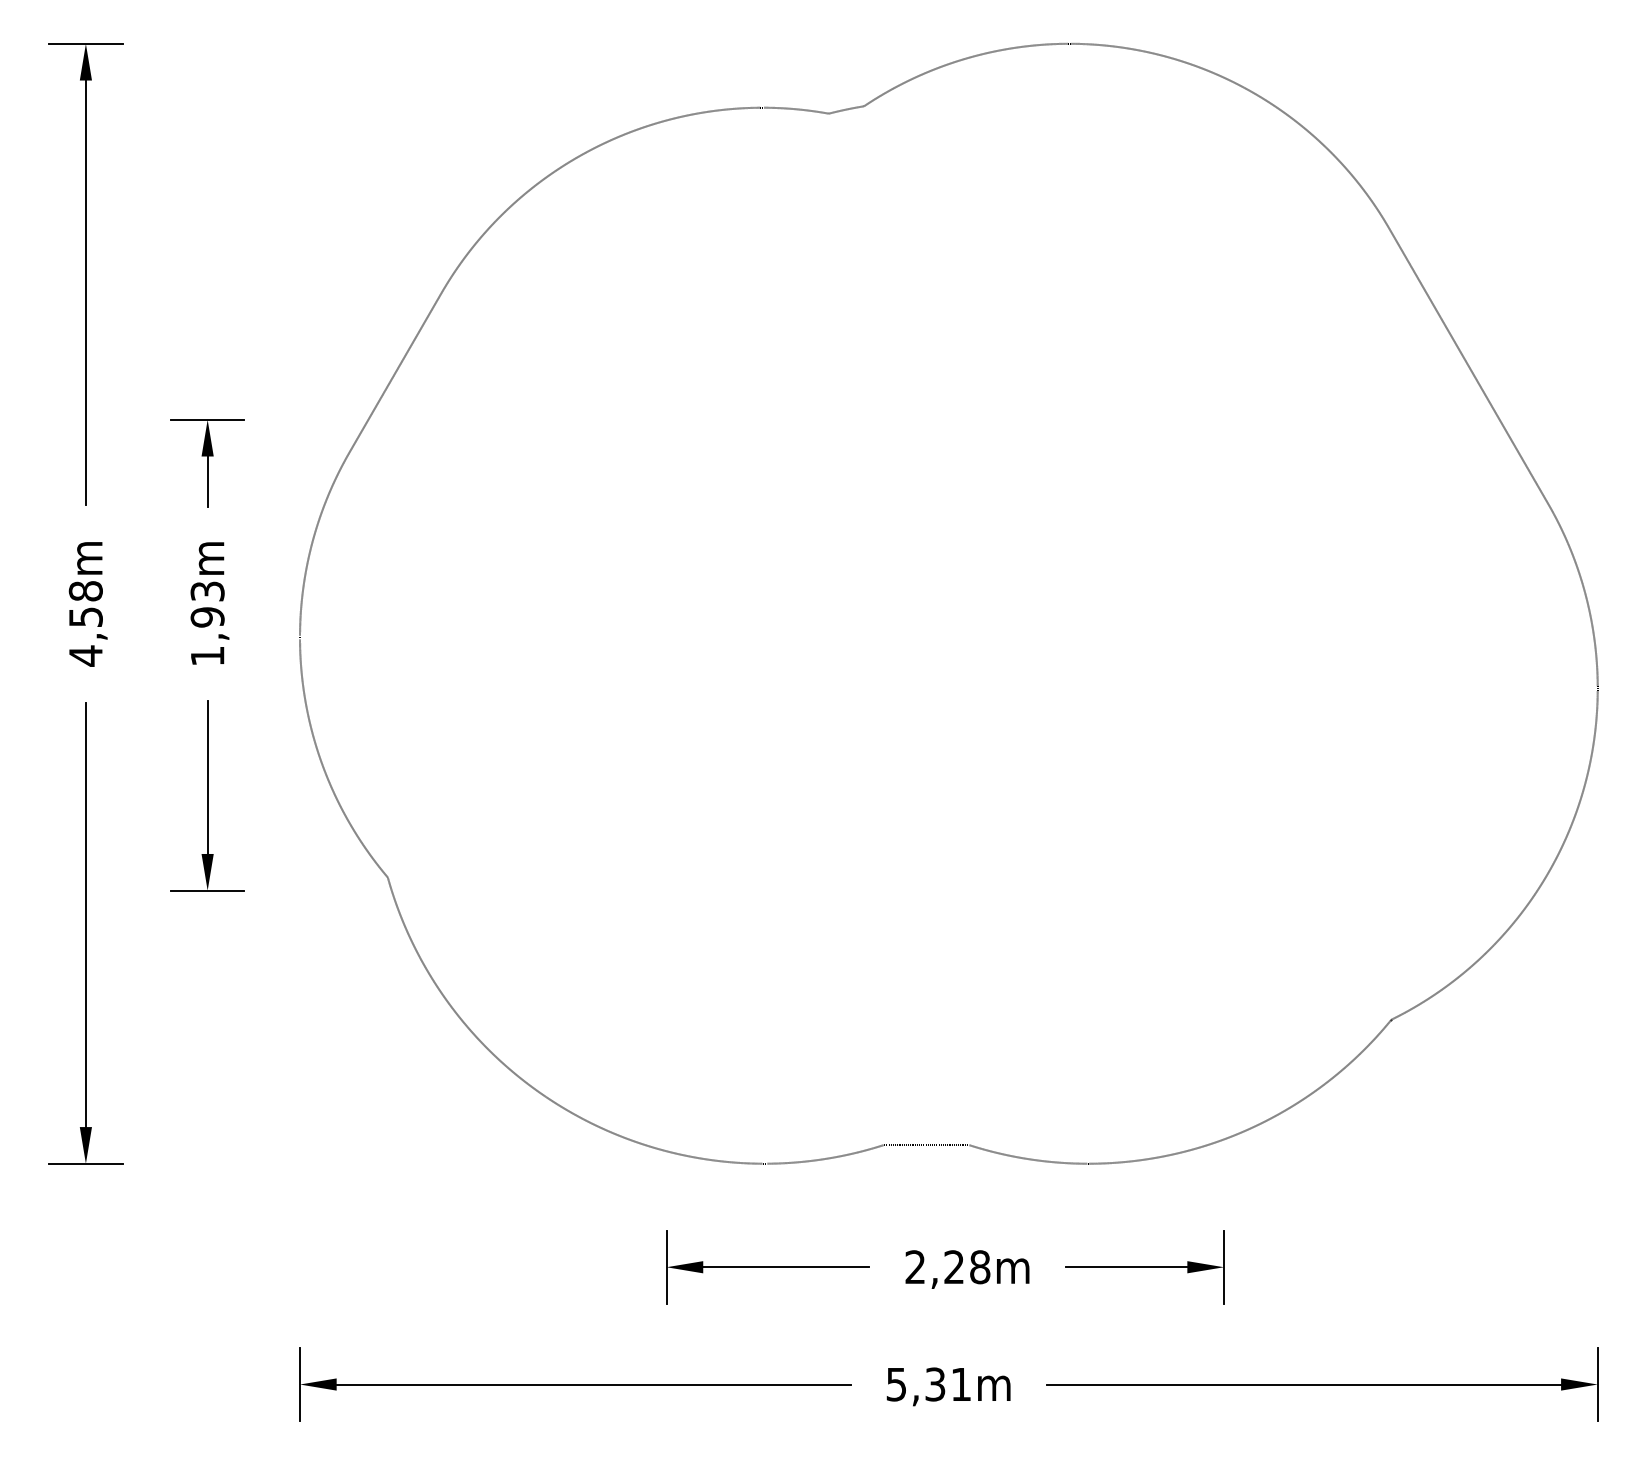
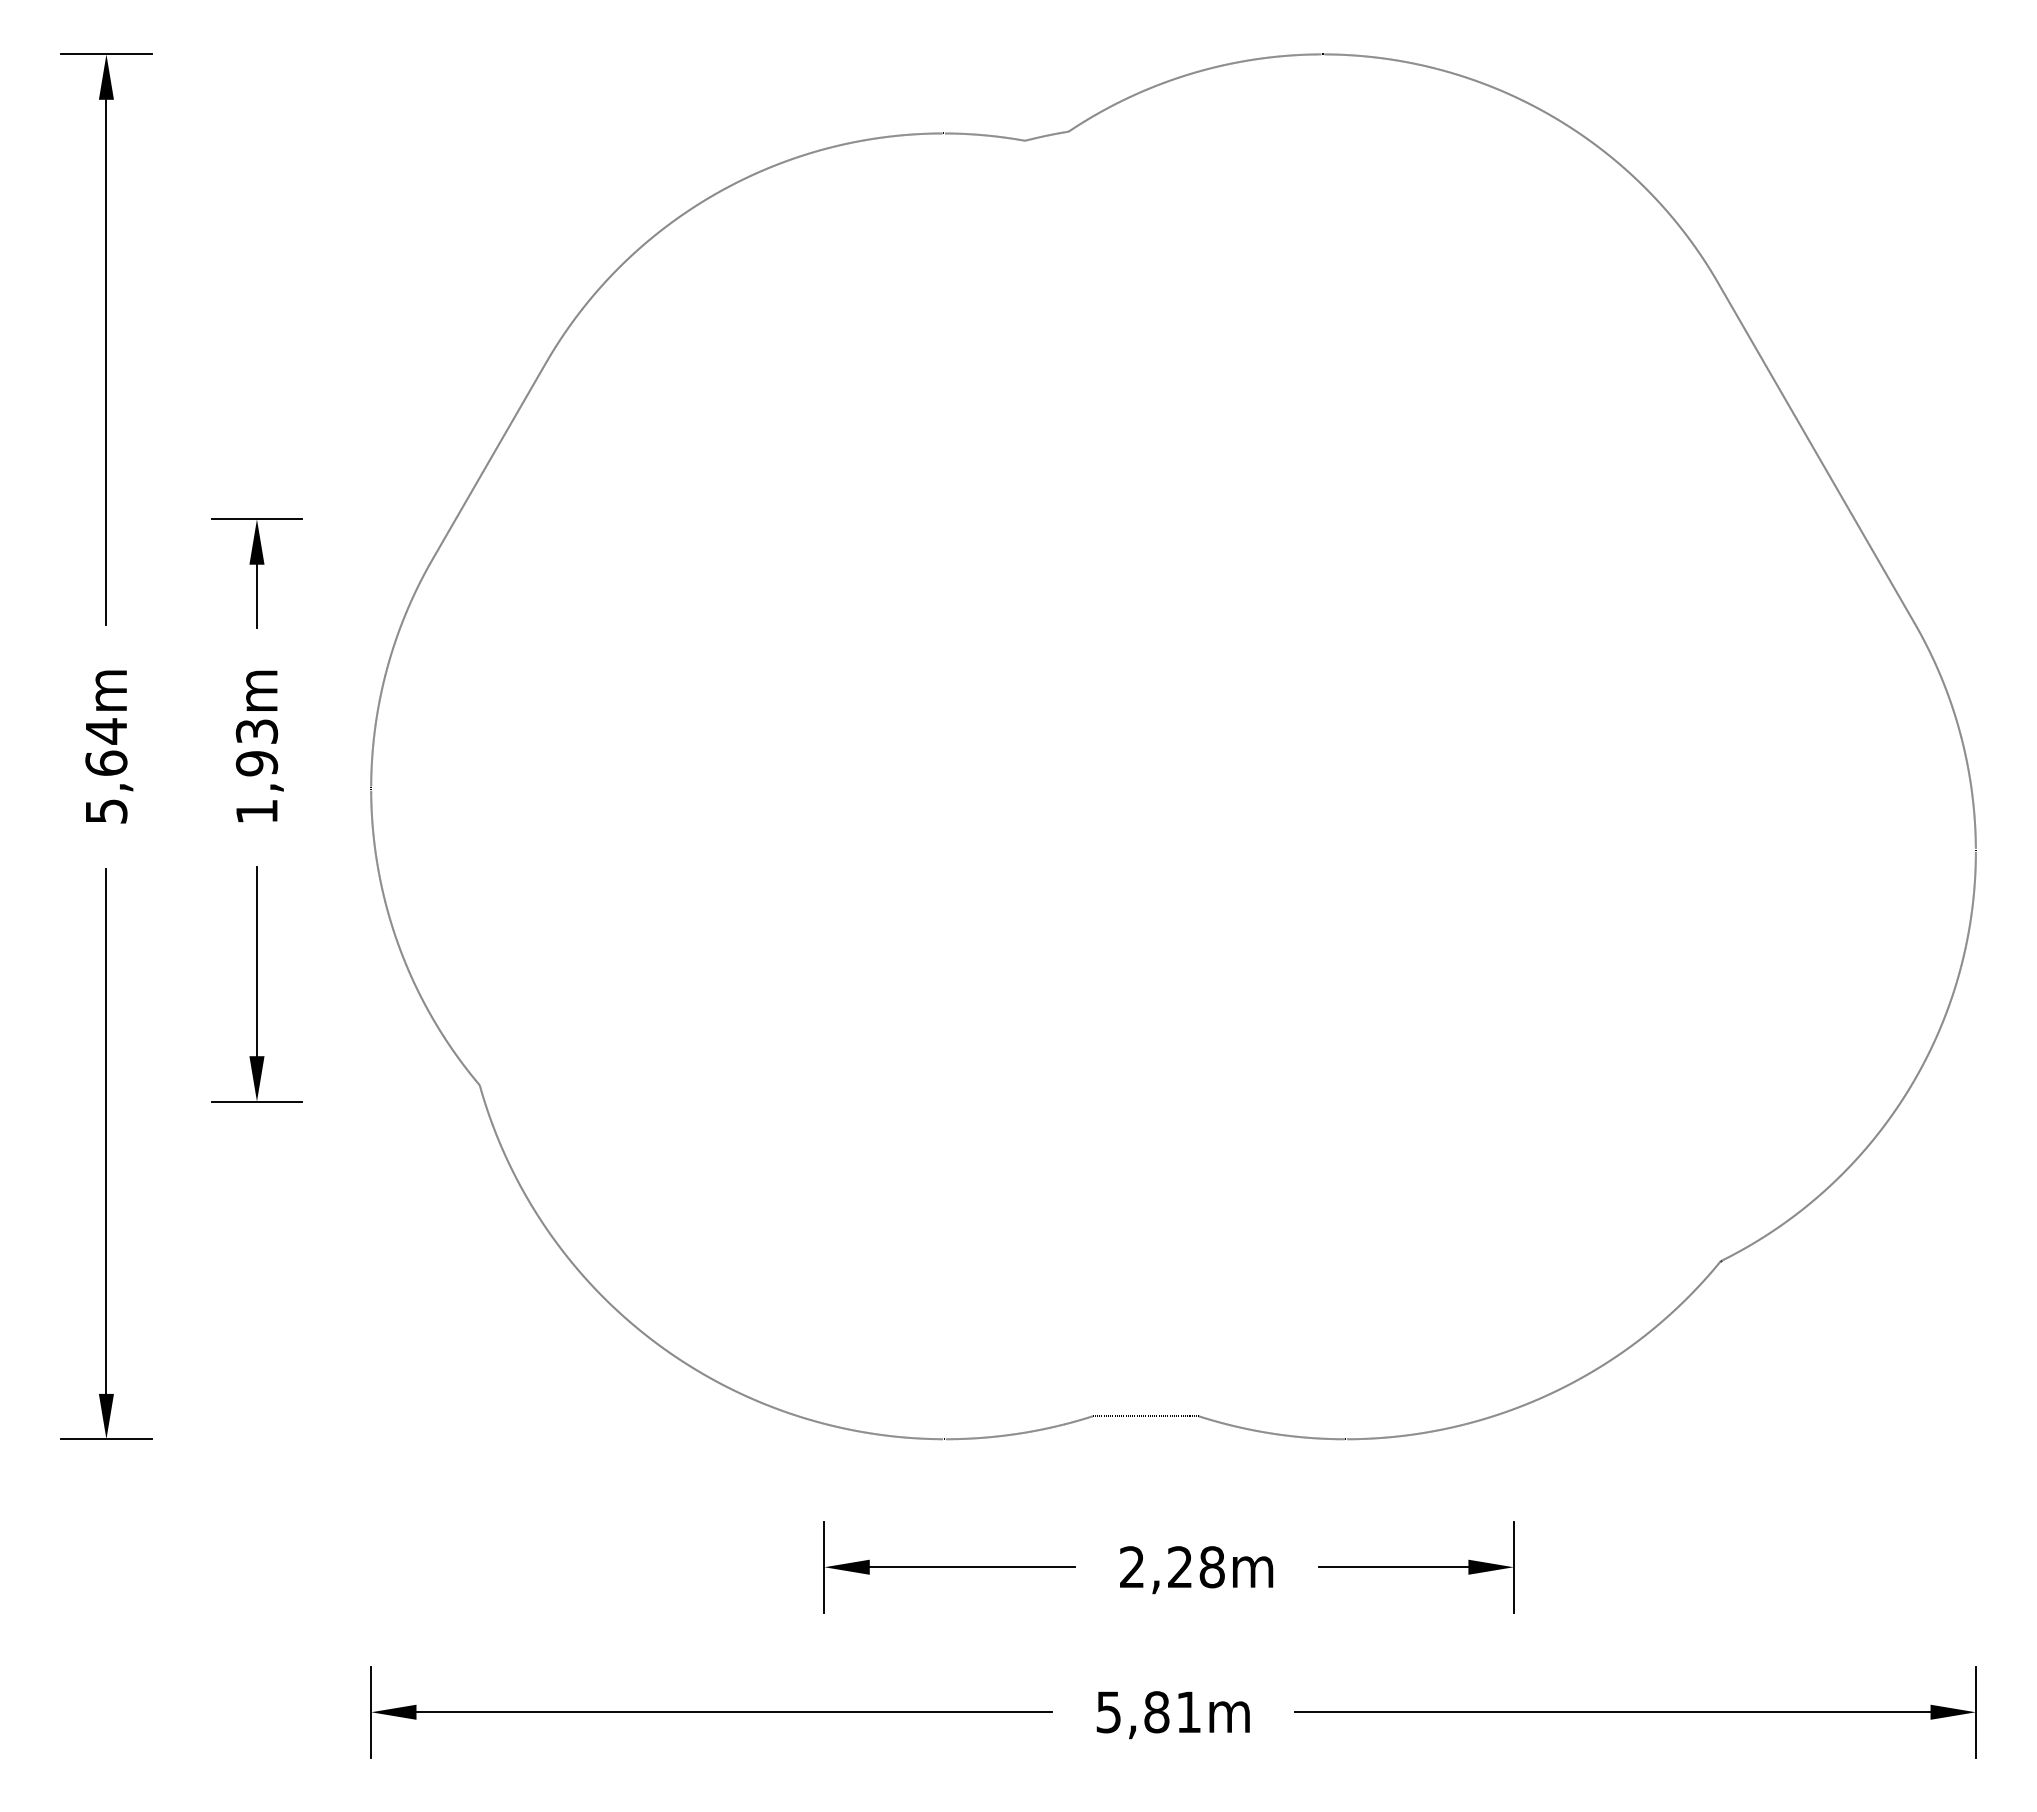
text: (85, 623) -> (106, 771), 4,58m -> 5,64m
text: (935, 1384) -> (1156, 1712), 5,31m -> 5,81m

